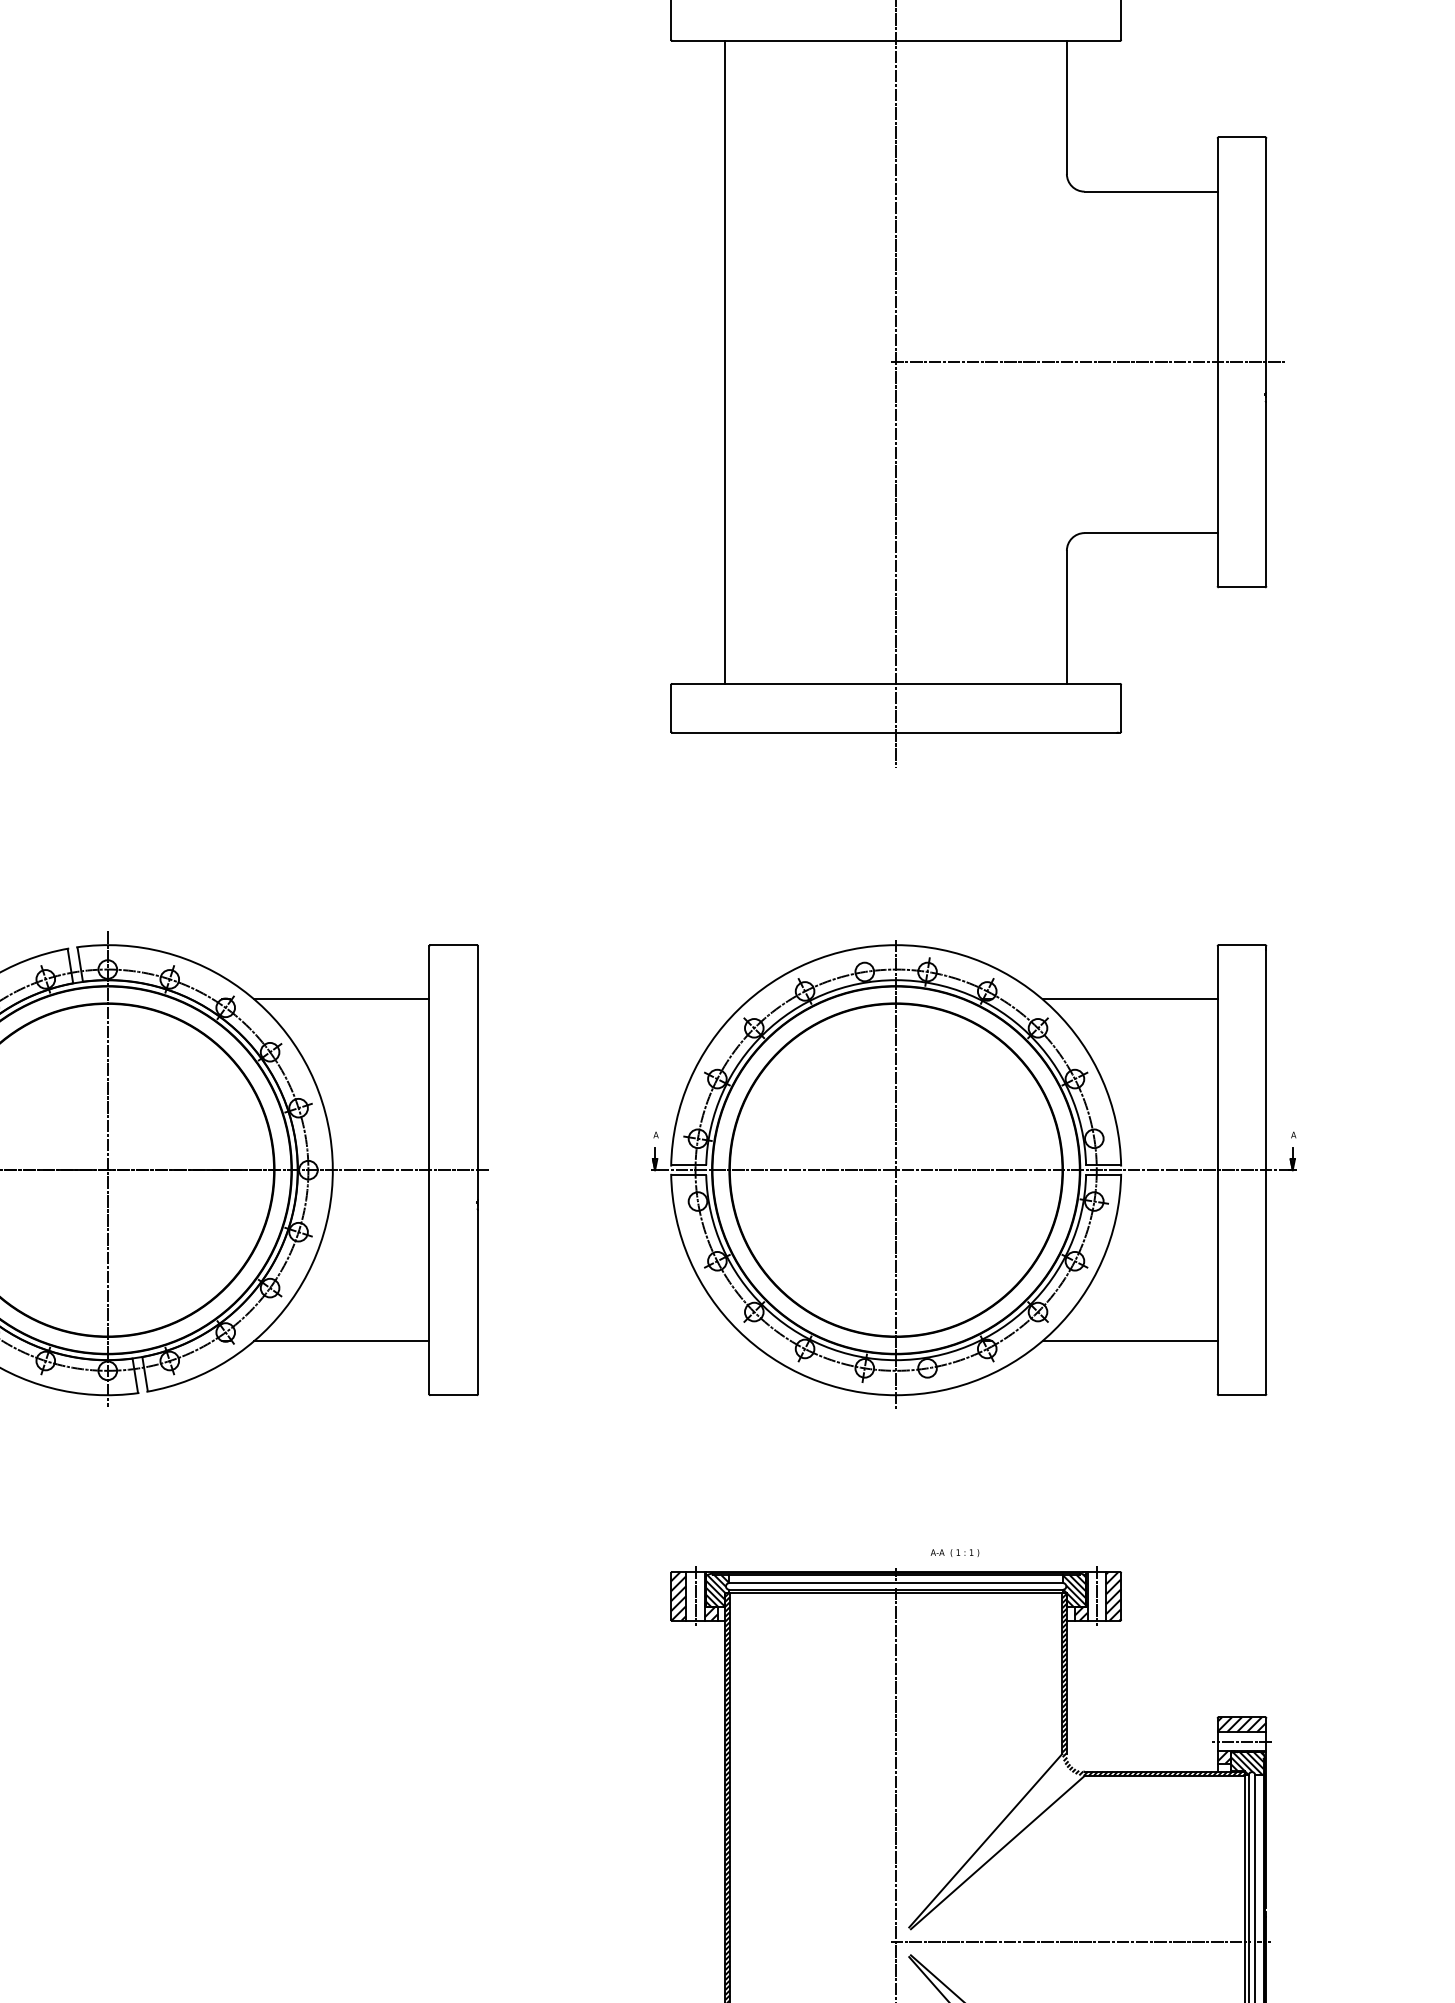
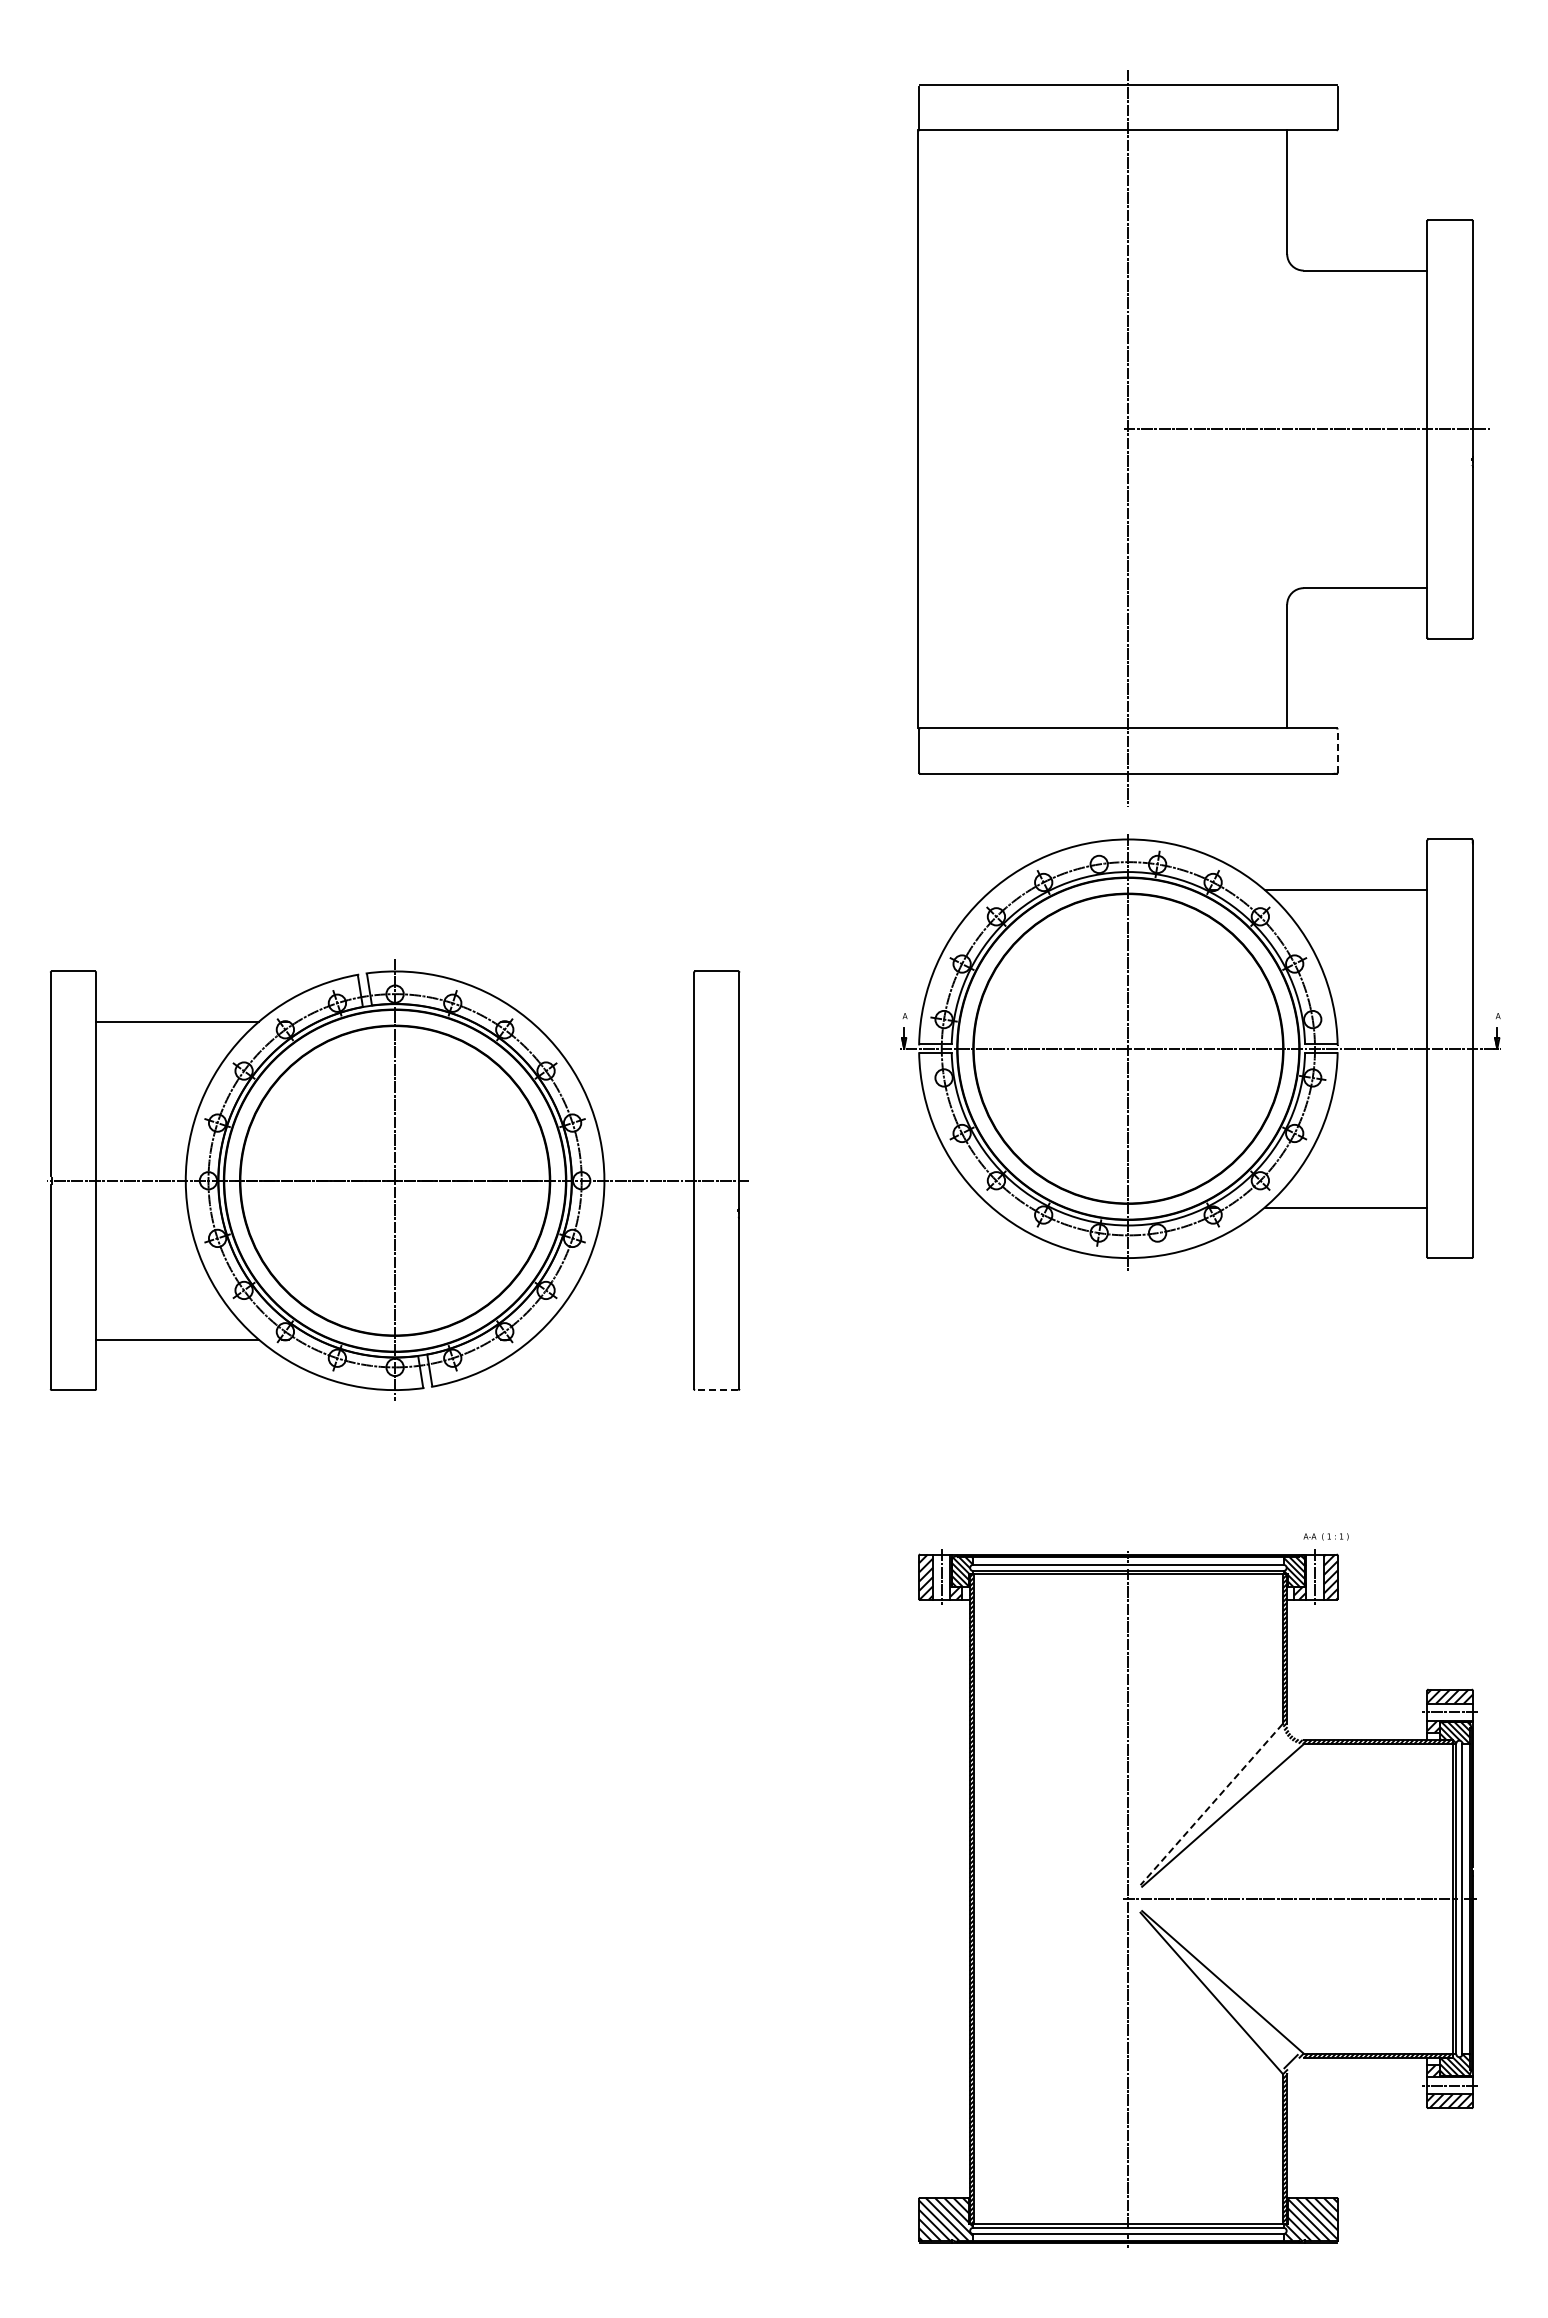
line: (725, 362) -> (917, 429), moved
line: (1120, 708) -> (1337, 751), solid -> dashed
line: (341, 998) -> (612, 1021), removed
part: (973, 1174) -> (1200, 1052), moved
line: (341, 1340) -> (612, 1339), removed
line: (453, 1395) -> (716, 1390), solid -> dashed
text: (954, 1552) -> (1325, 1536), moved
line: (985, 1841) -> (1211, 1805), solid -> dashed

